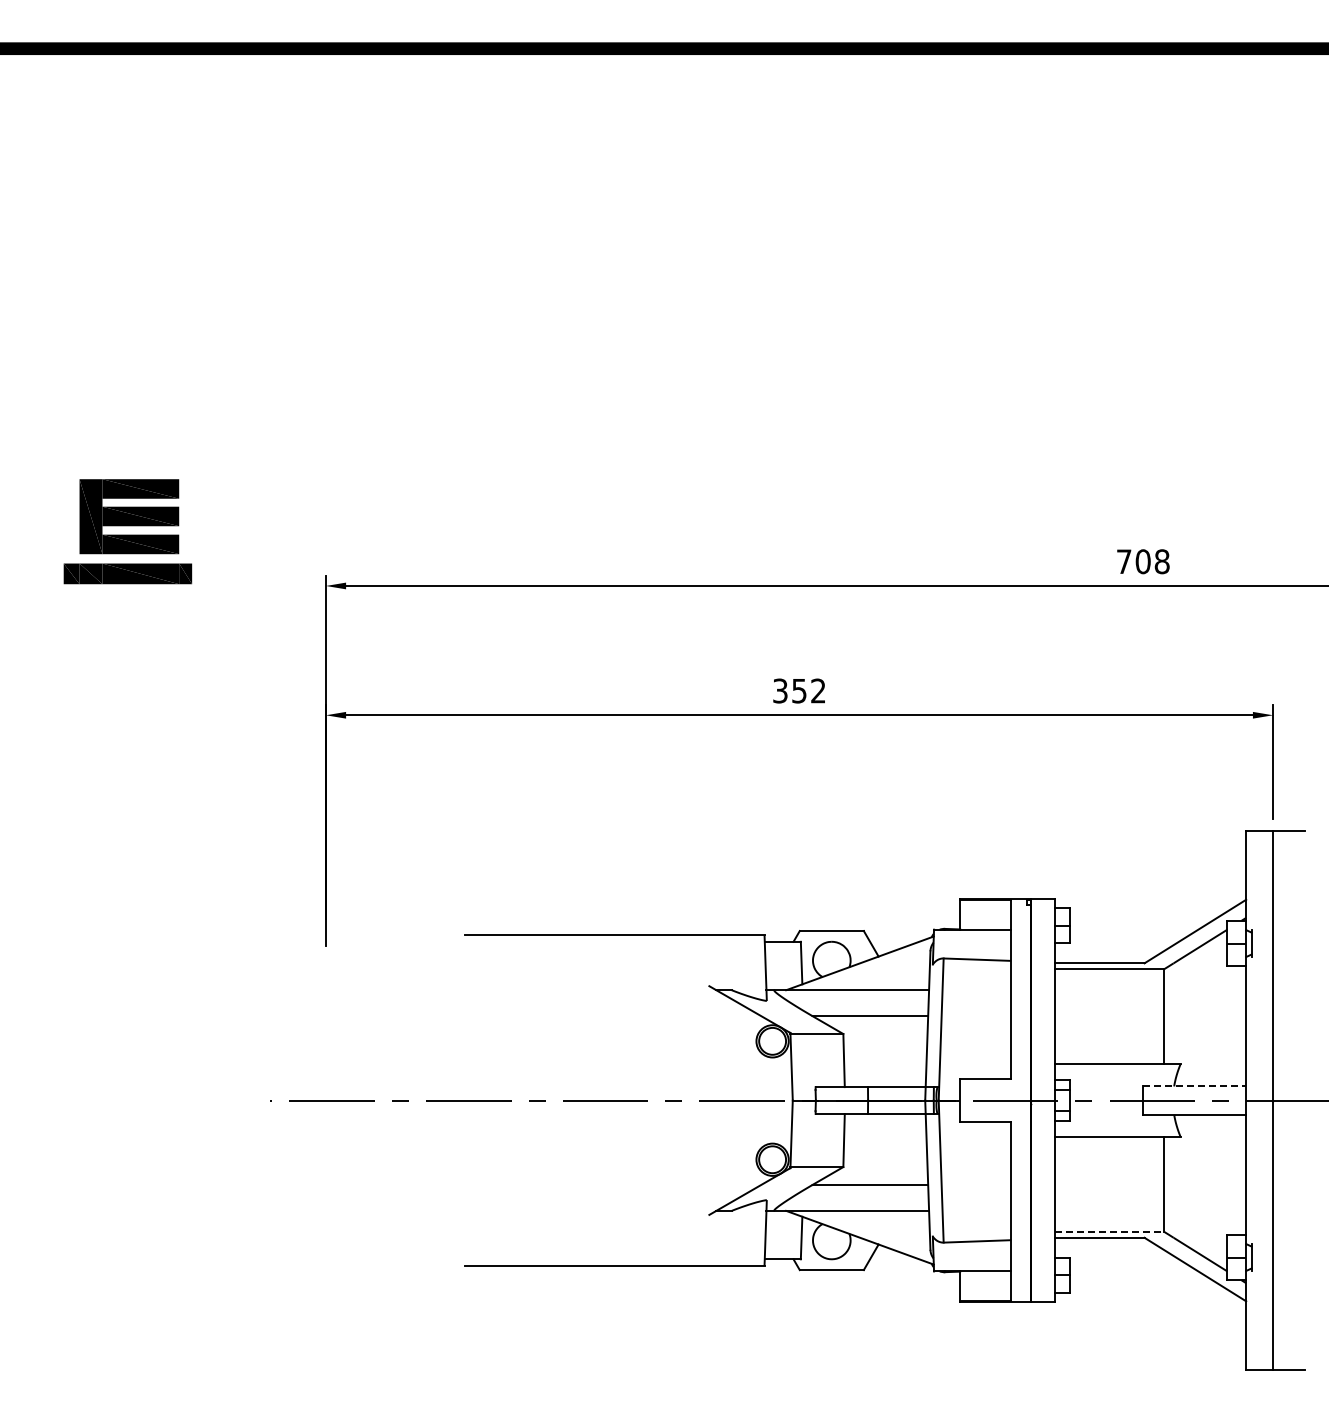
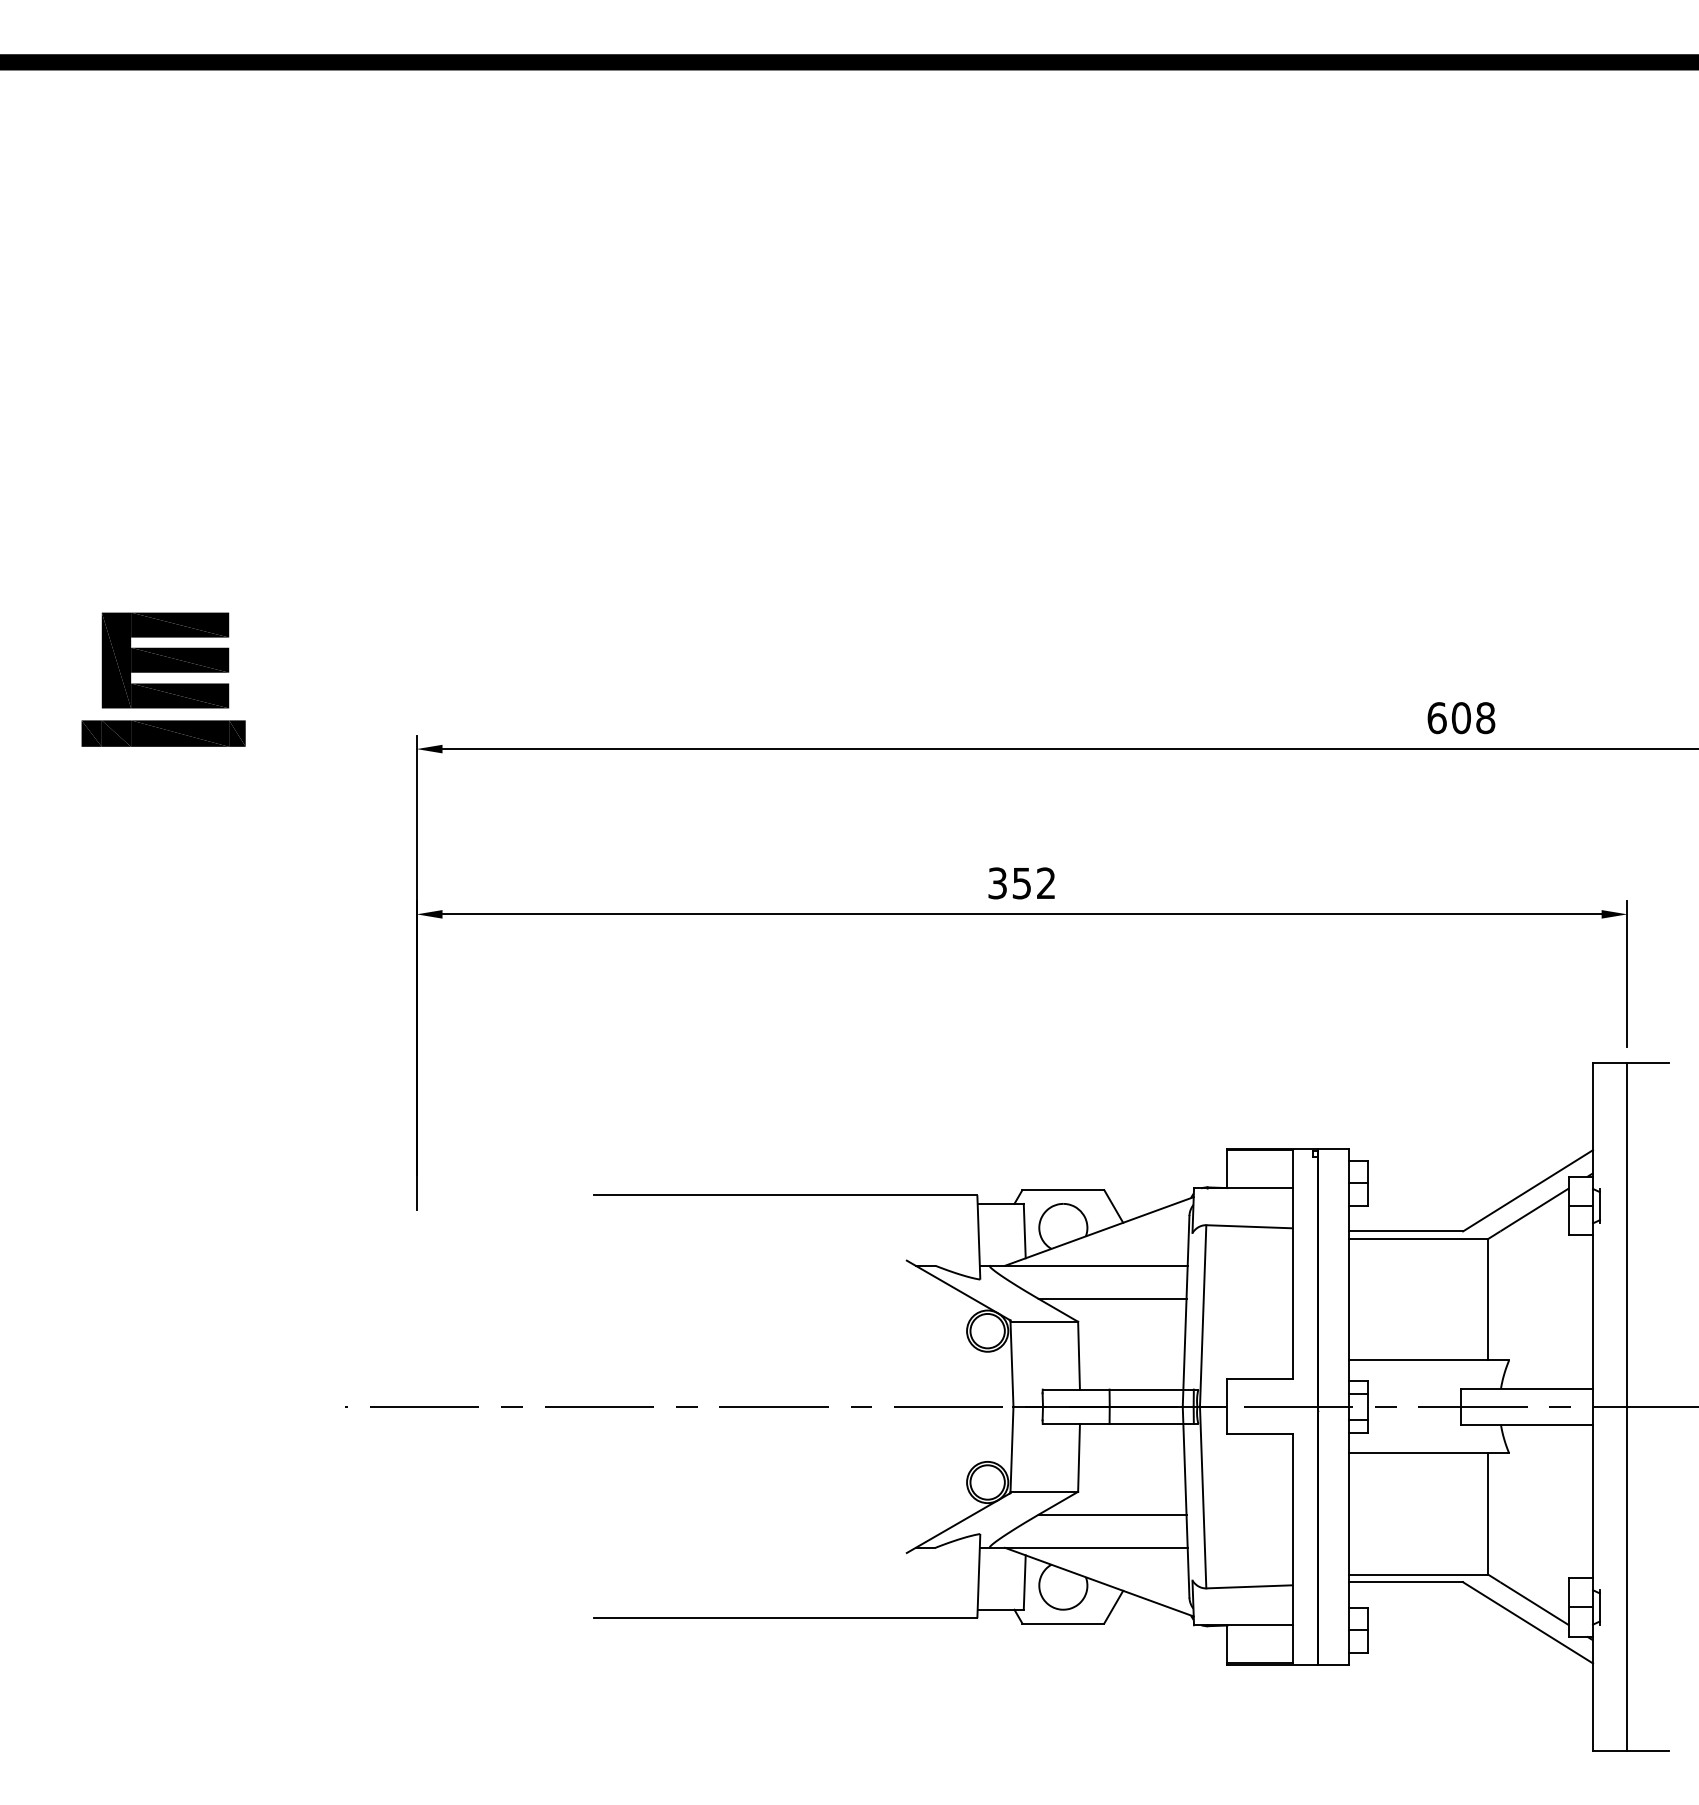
text: (1123, 561) -> (1436, 717), 708 -> 608
line: (1194, 1086) -> (1526, 1388), dashed -> solid
line: (1109, 1231) -> (1418, 1574), dashed -> solid

